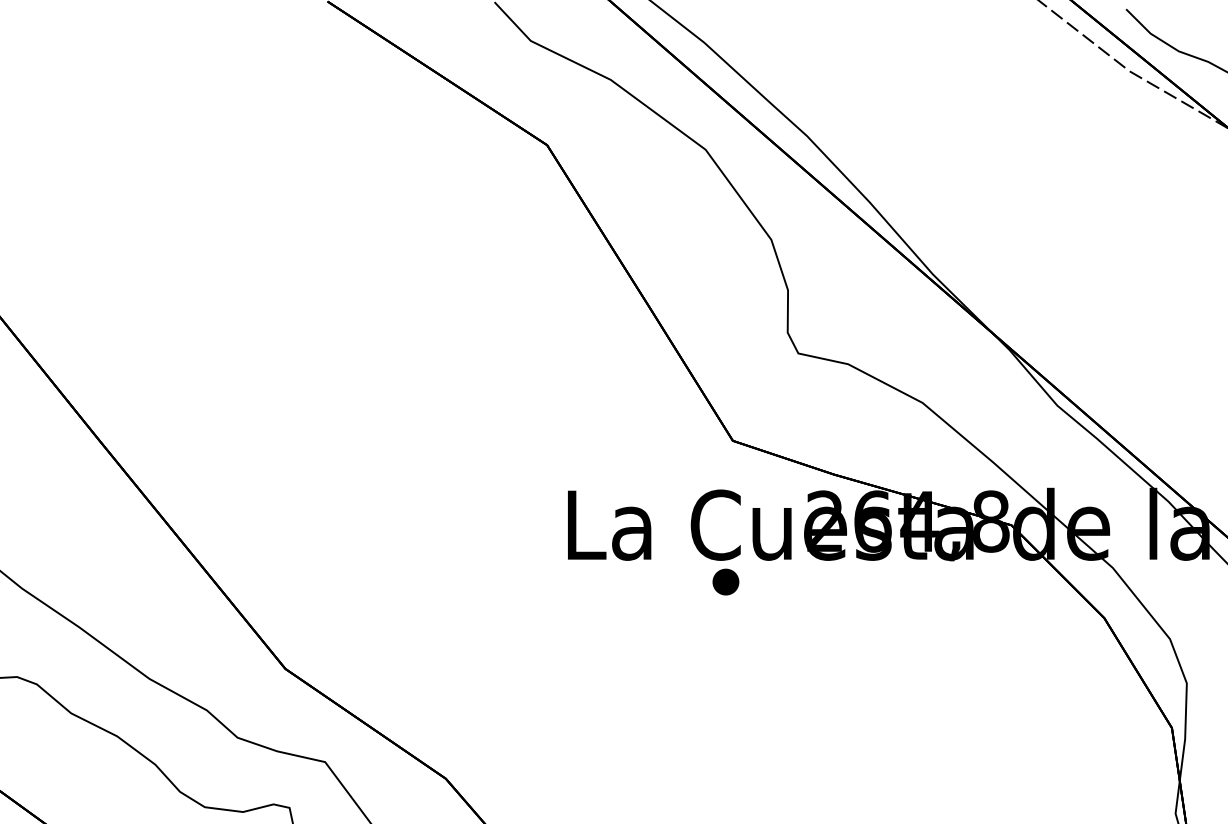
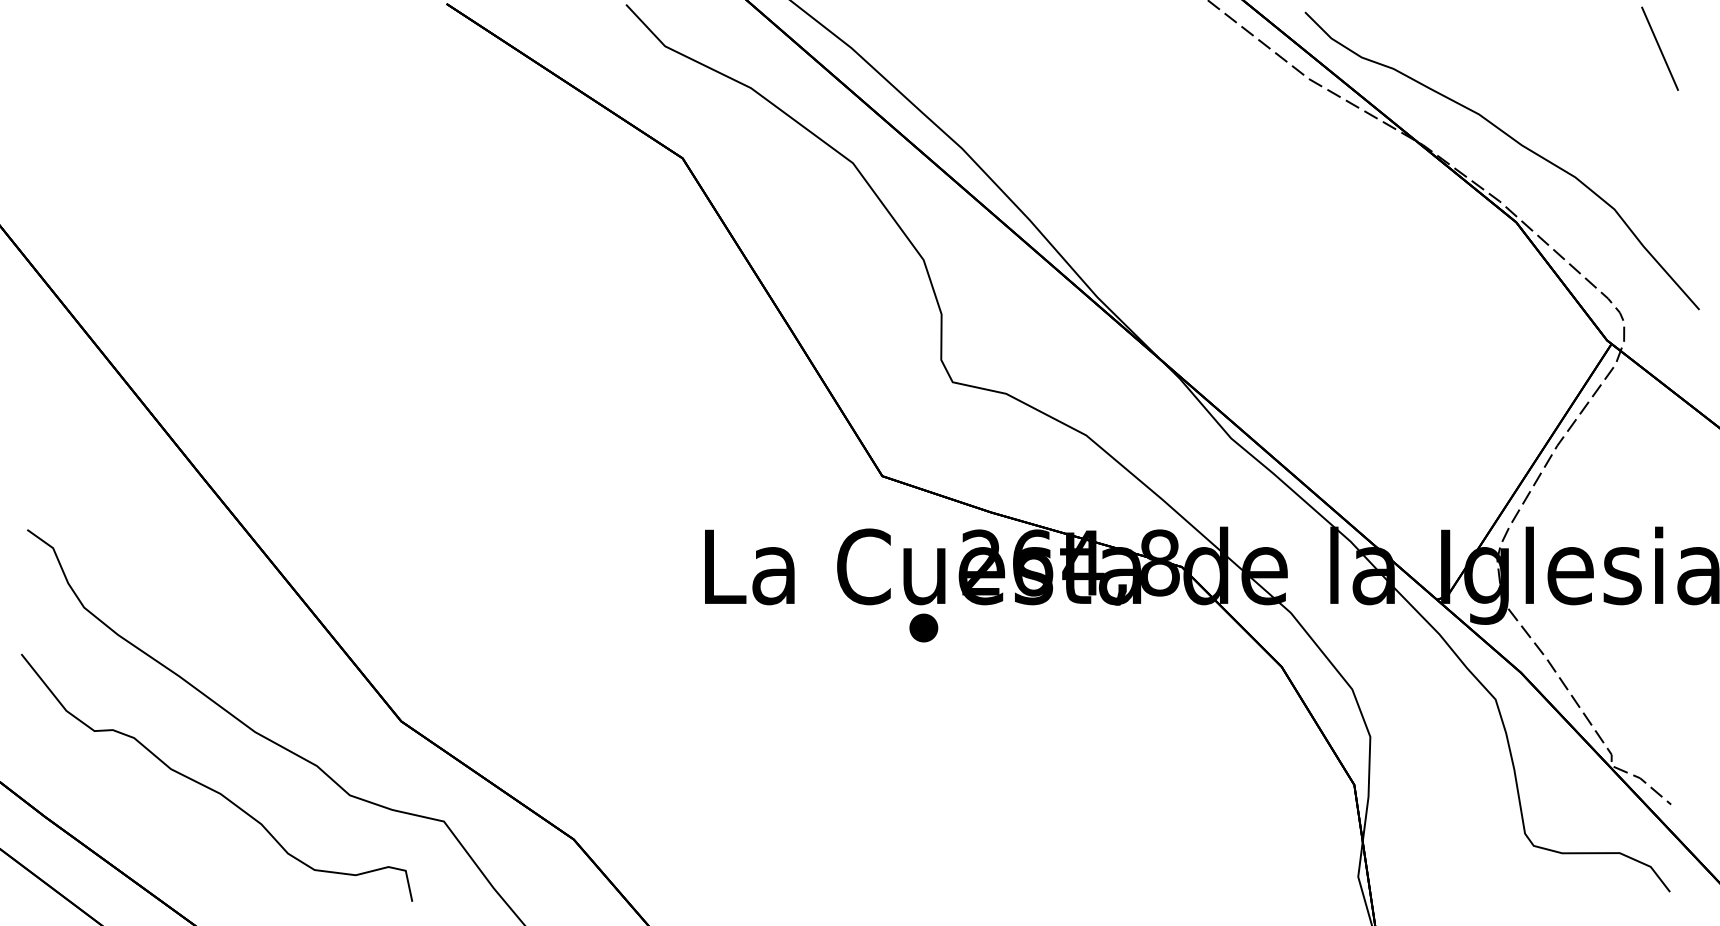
part: (725, 581) -> (923, 627), moved

